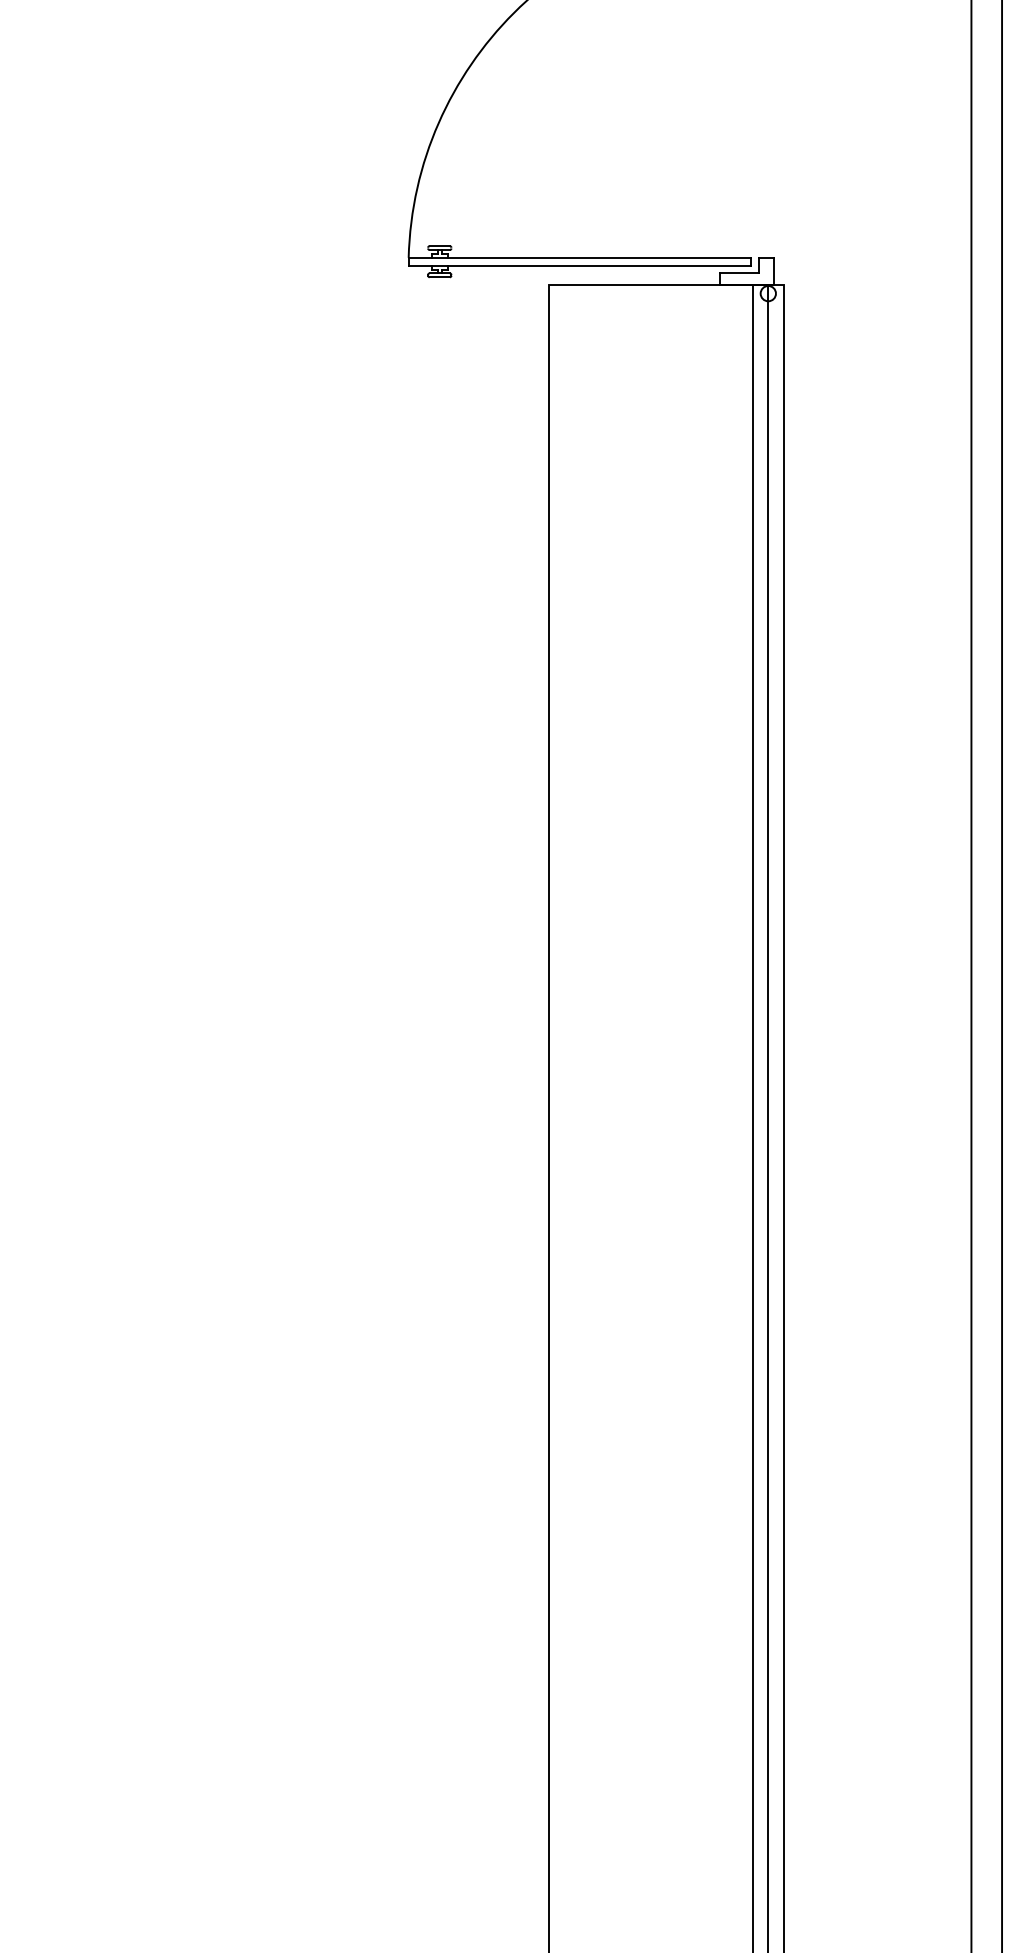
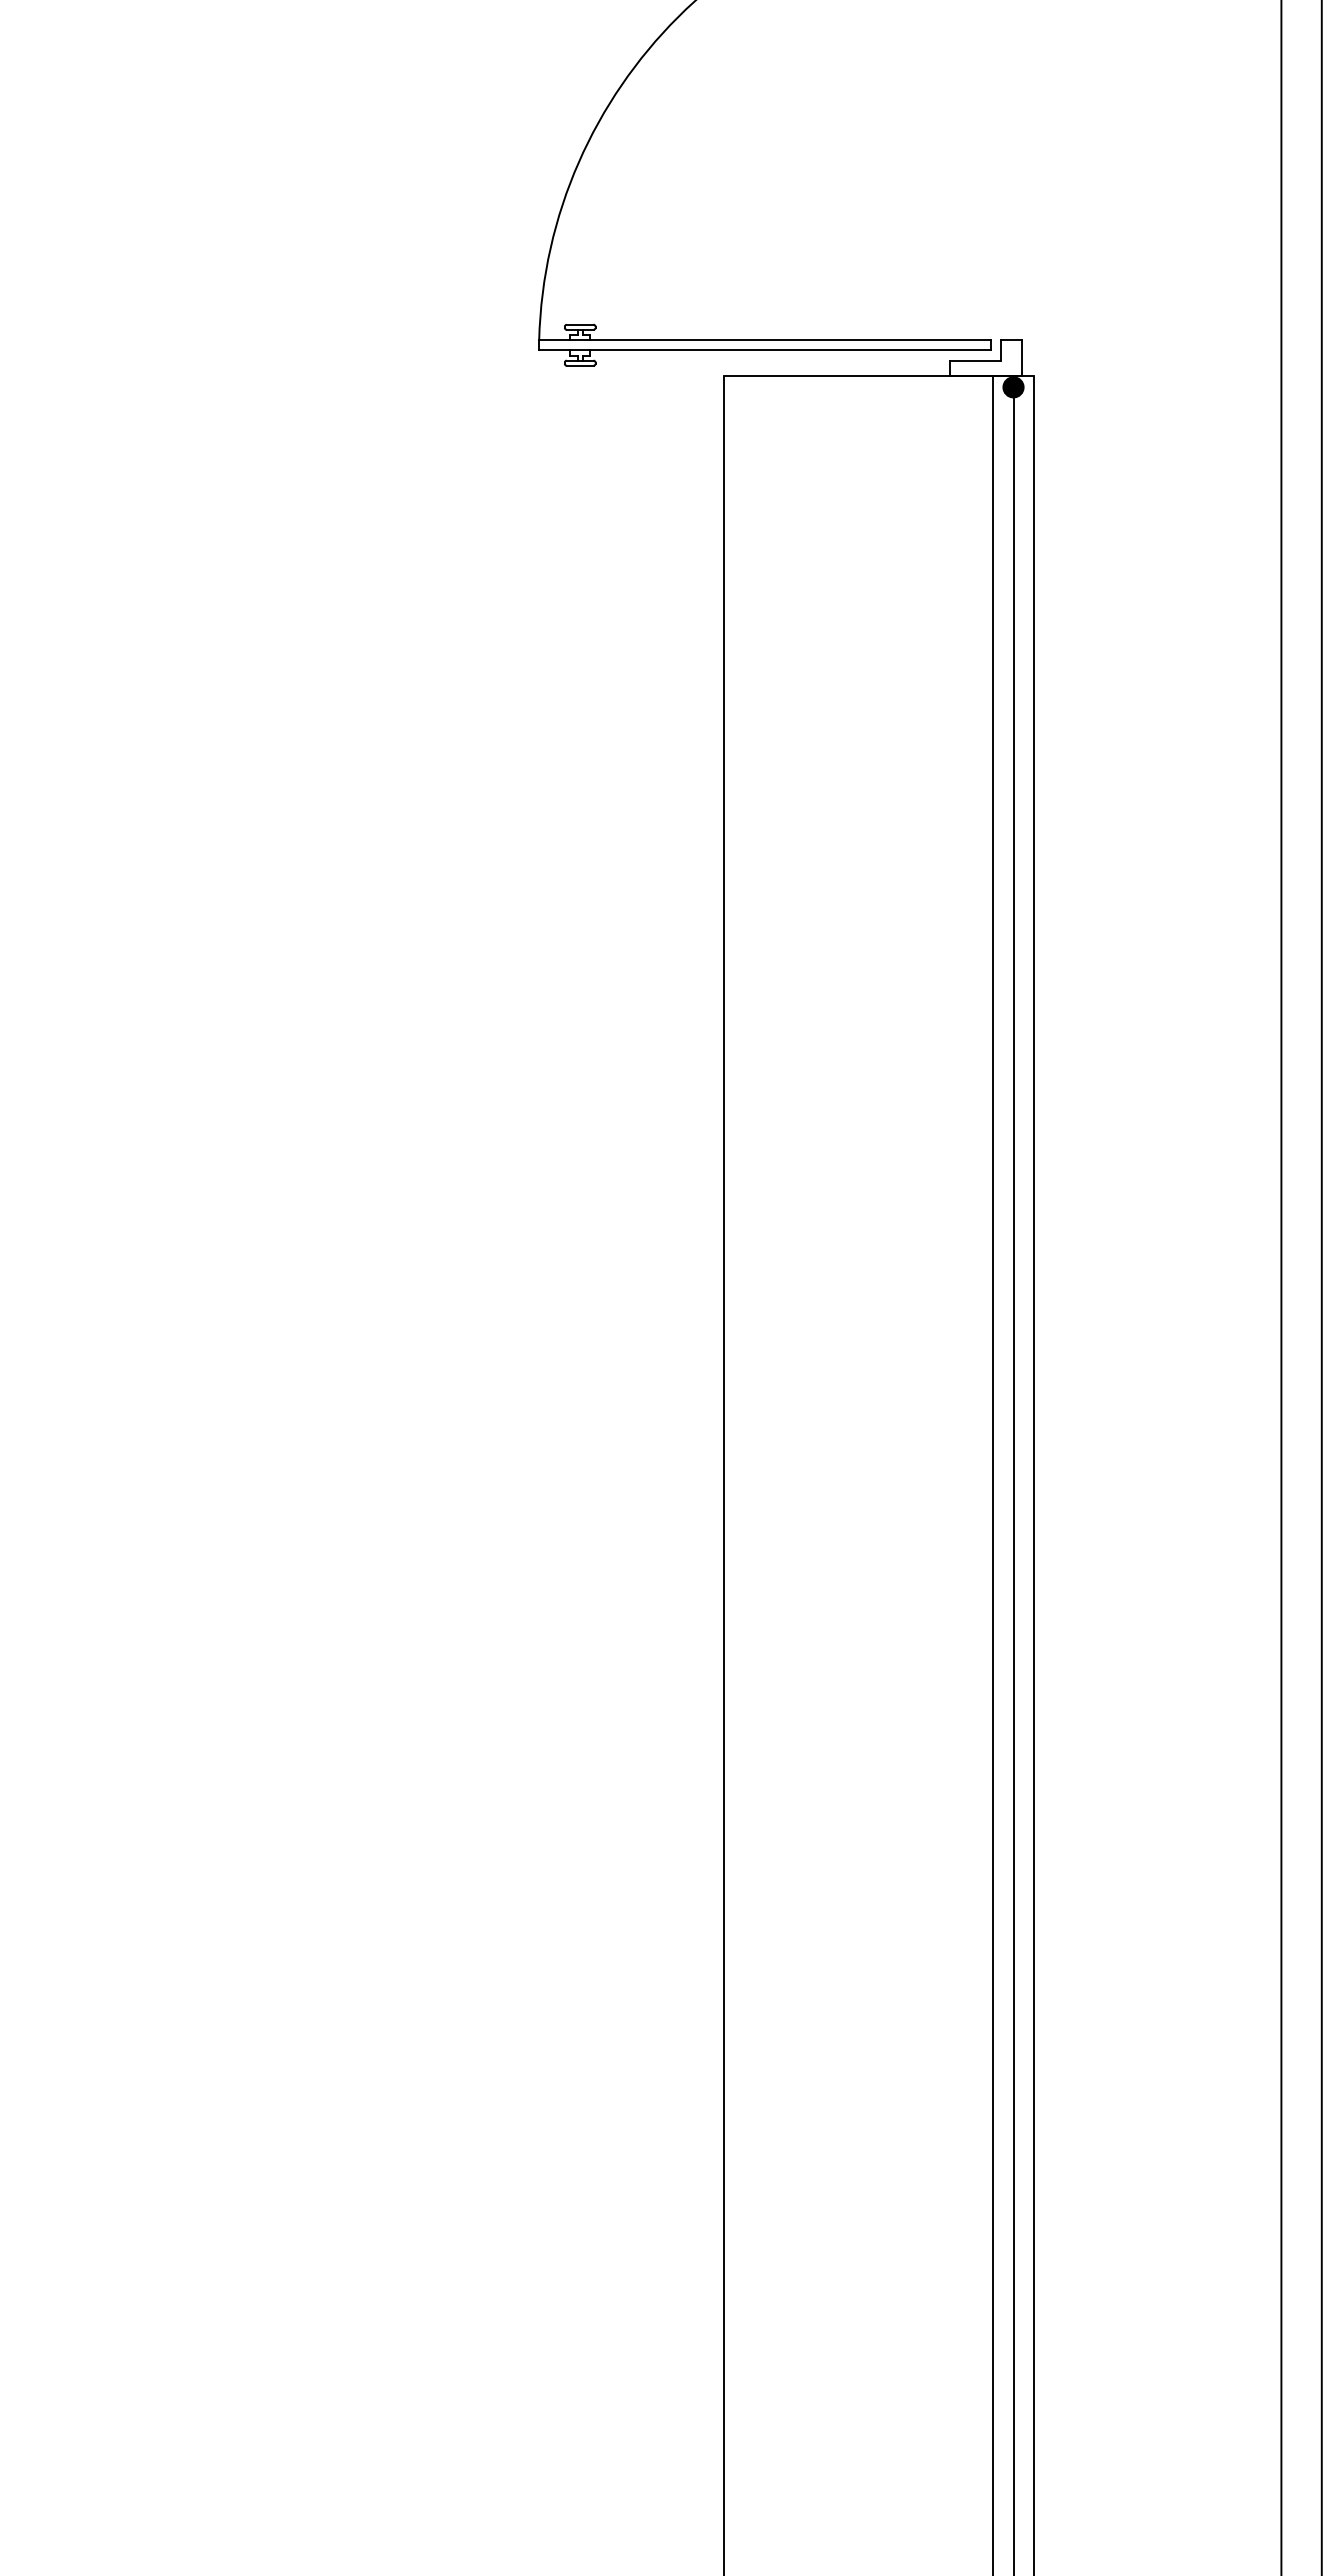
fill: (768, 293) -> (1013, 387), added

